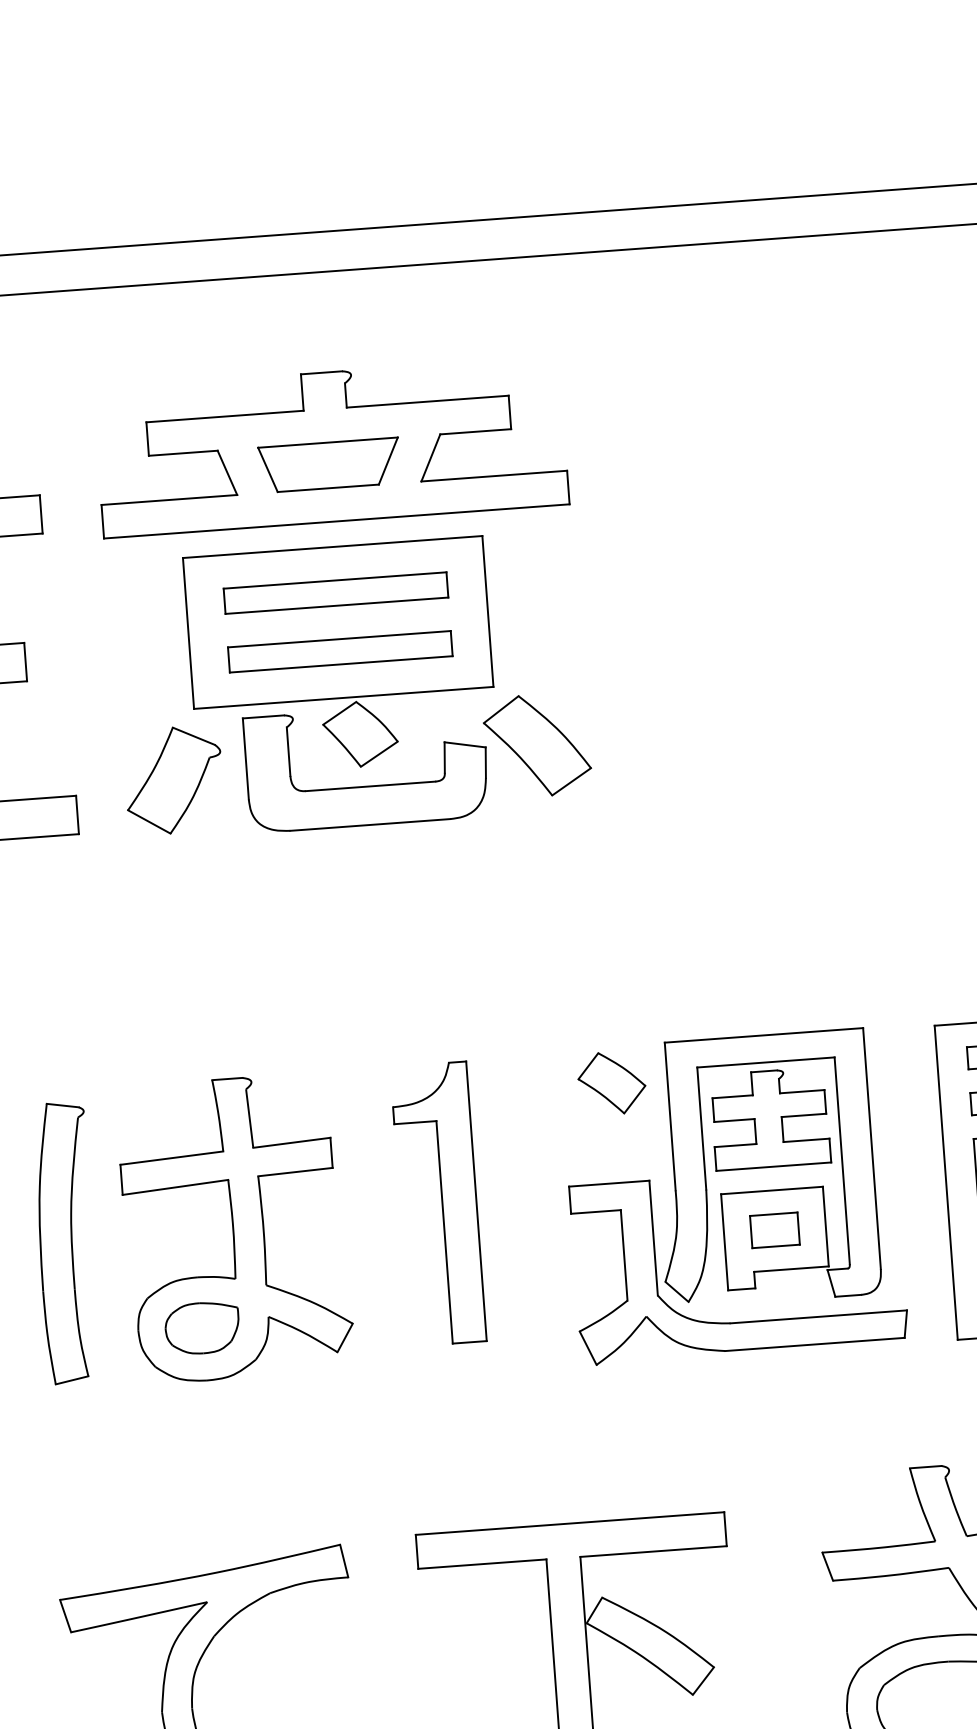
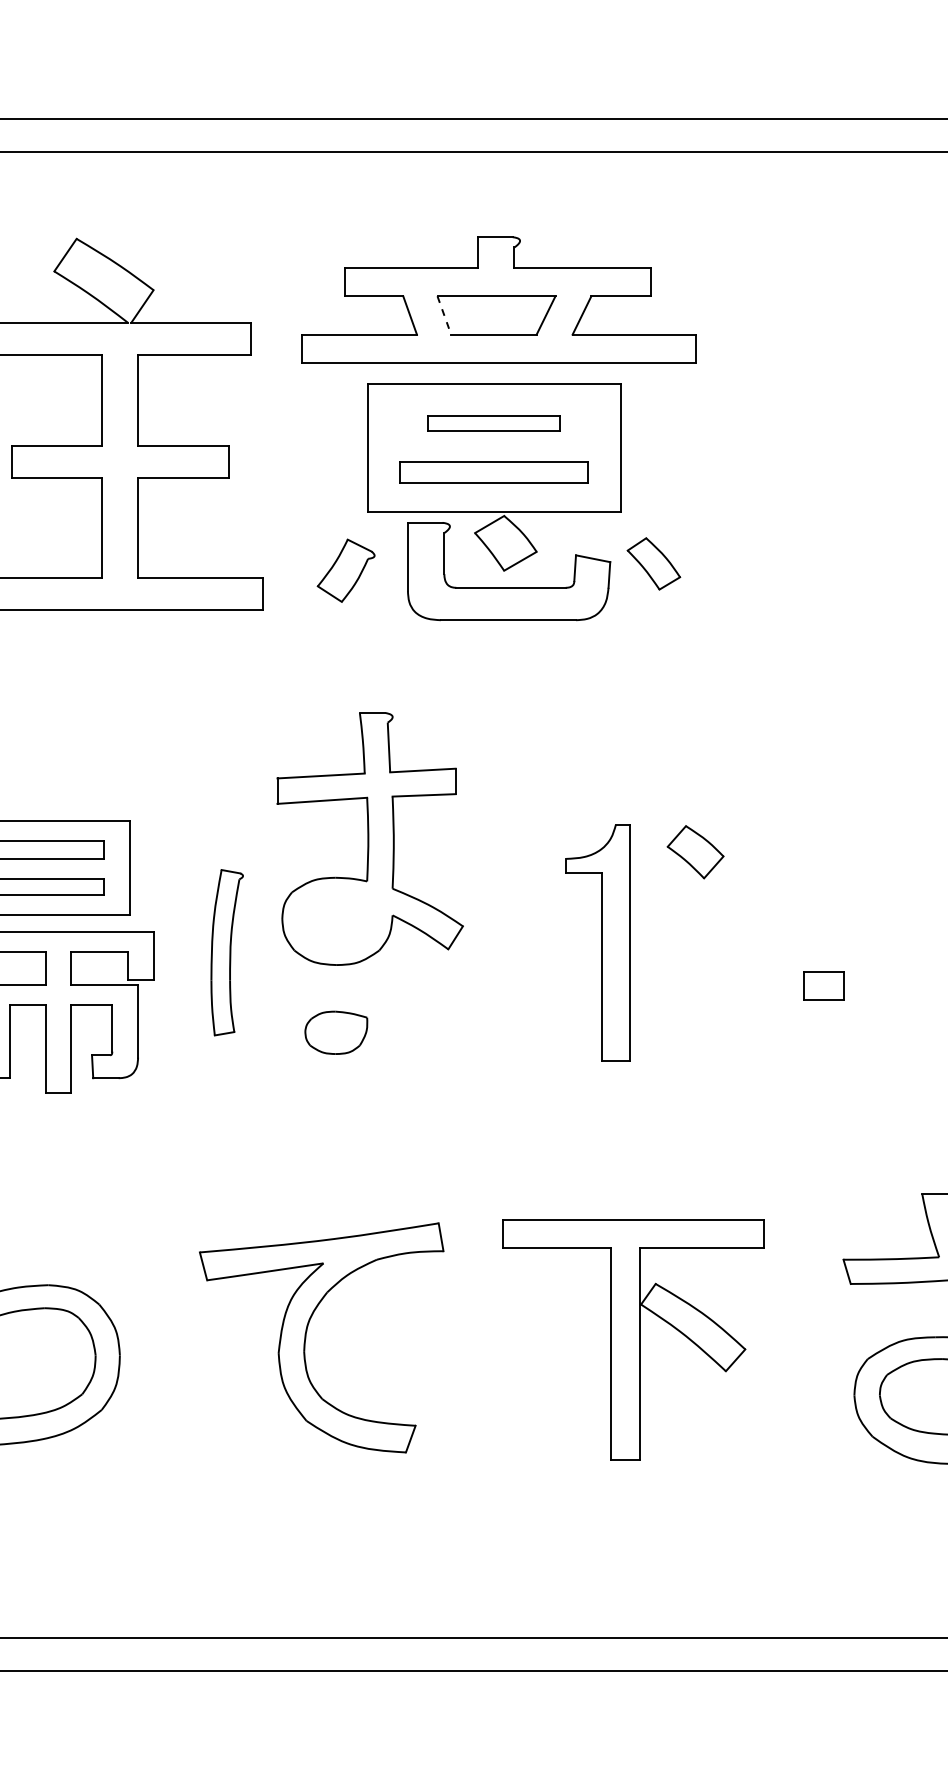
line: (268, 469) -> (444, 315), solid -> dashed
part: (335, 593) -> (493, 423), size x0.7
part: (537, 745) -> (653, 563), size x0.6
part: (173, 780) -> (345, 570), size x0.7
part: (734, 1195) -> (791, 954), removed
part: (437, 1203) -> (597, 942), moved
part: (234, 1227) -> (369, 838), moved
part: (65, 1242) -> (226, 952), size x0.7

